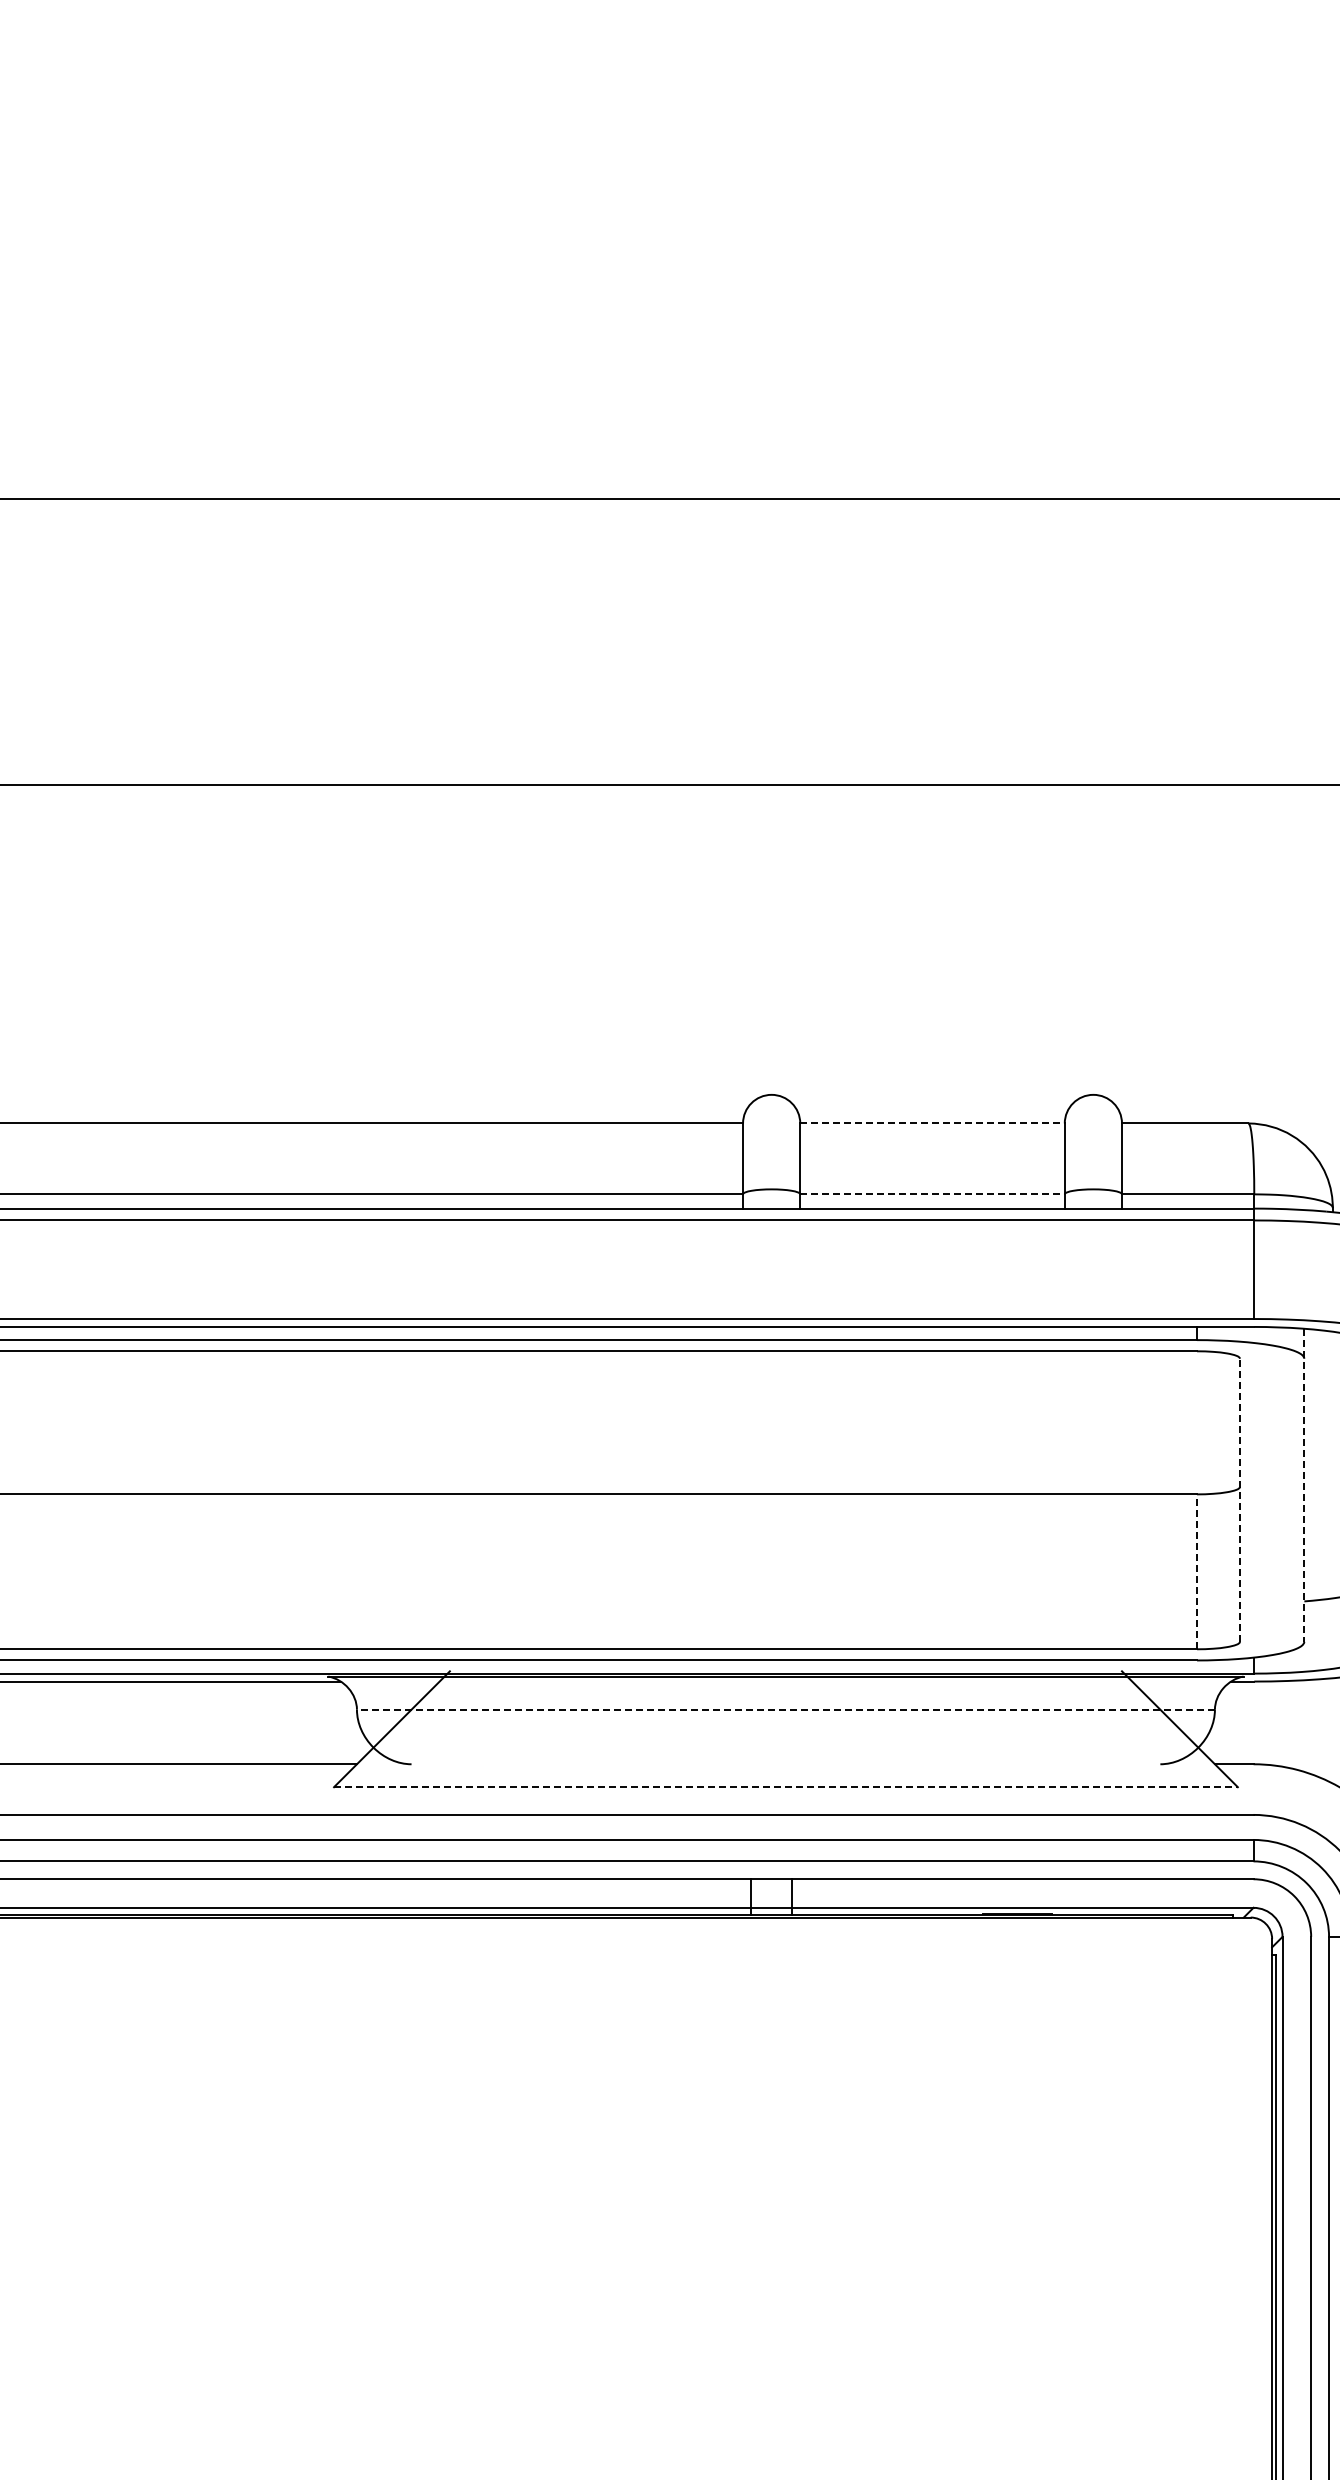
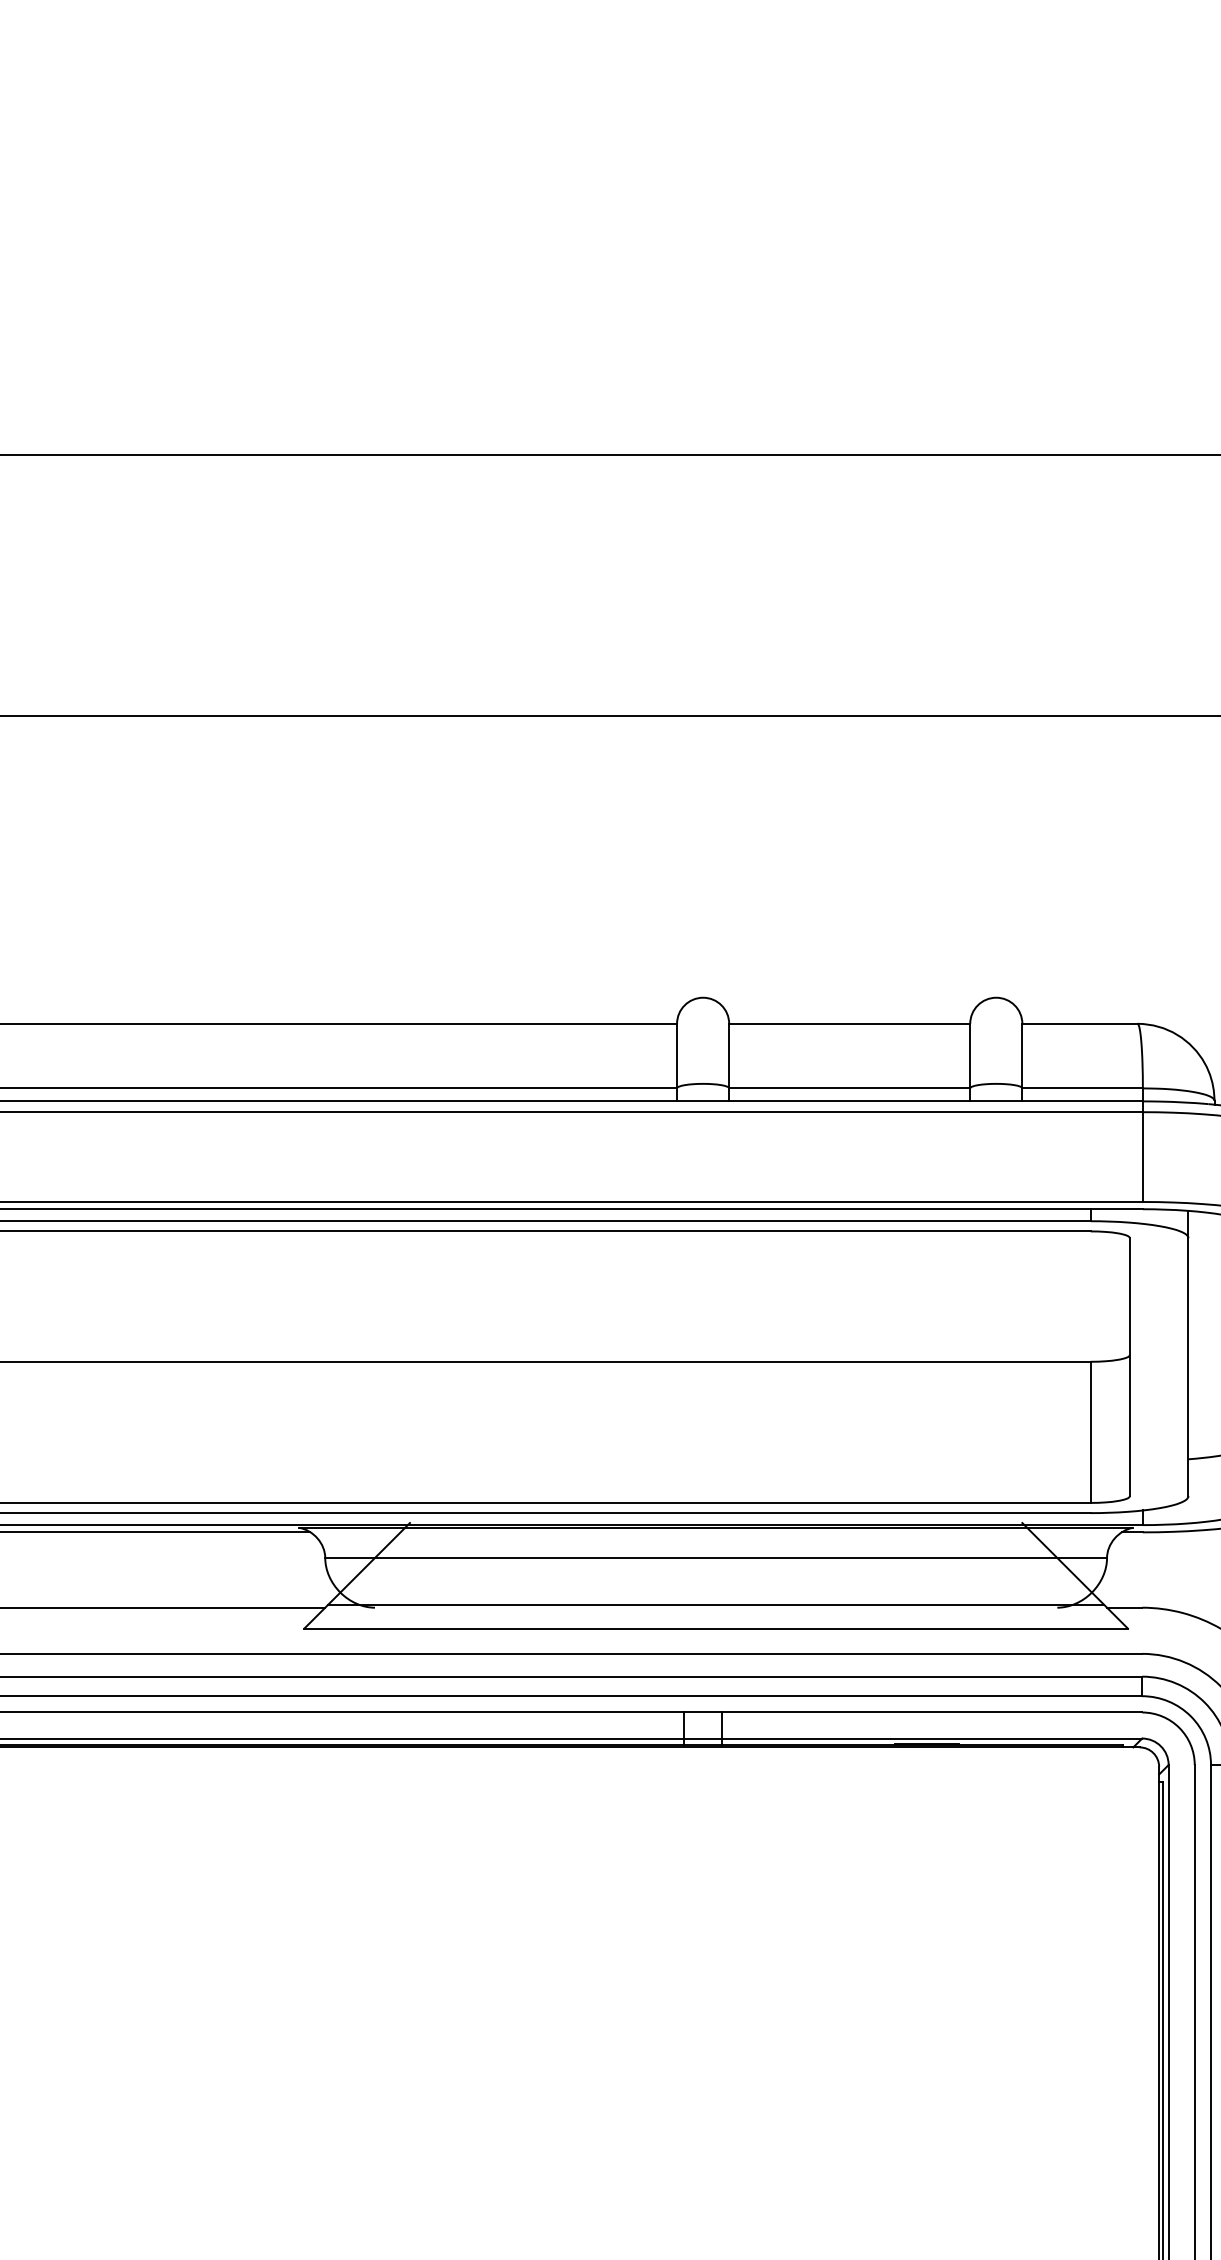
line: (933, 1123) -> (850, 1023), dashed -> solid
line: (933, 1194) -> (850, 1088), dashed -> solid
line: (1304, 1485) -> (1188, 1353), dashed -> solid
line: (1239, 1500) -> (1129, 1367), dashed -> solid
line: (1197, 1571) -> (1091, 1432), dashed -> solid
line: (785, 1709) -> (715, 1557), dashed -> solid
line: (785, 1760) -> (715, 1604), added
line: (785, 1787) -> (715, 1628), dashed -> solid

